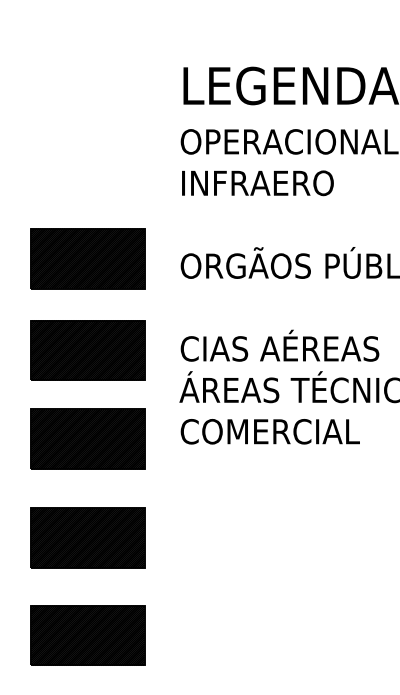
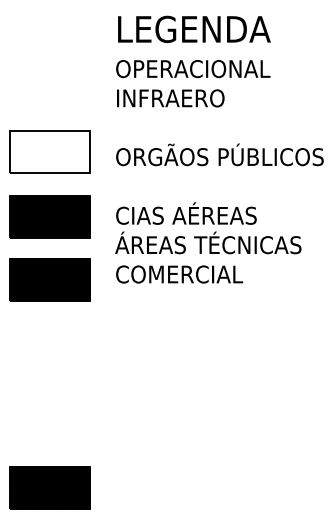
hatch: (88, 258) -> (50, 151), removed
part: (86, 537) -> (49, 349), removed
part: (86, 634) -> (49, 418), removed

